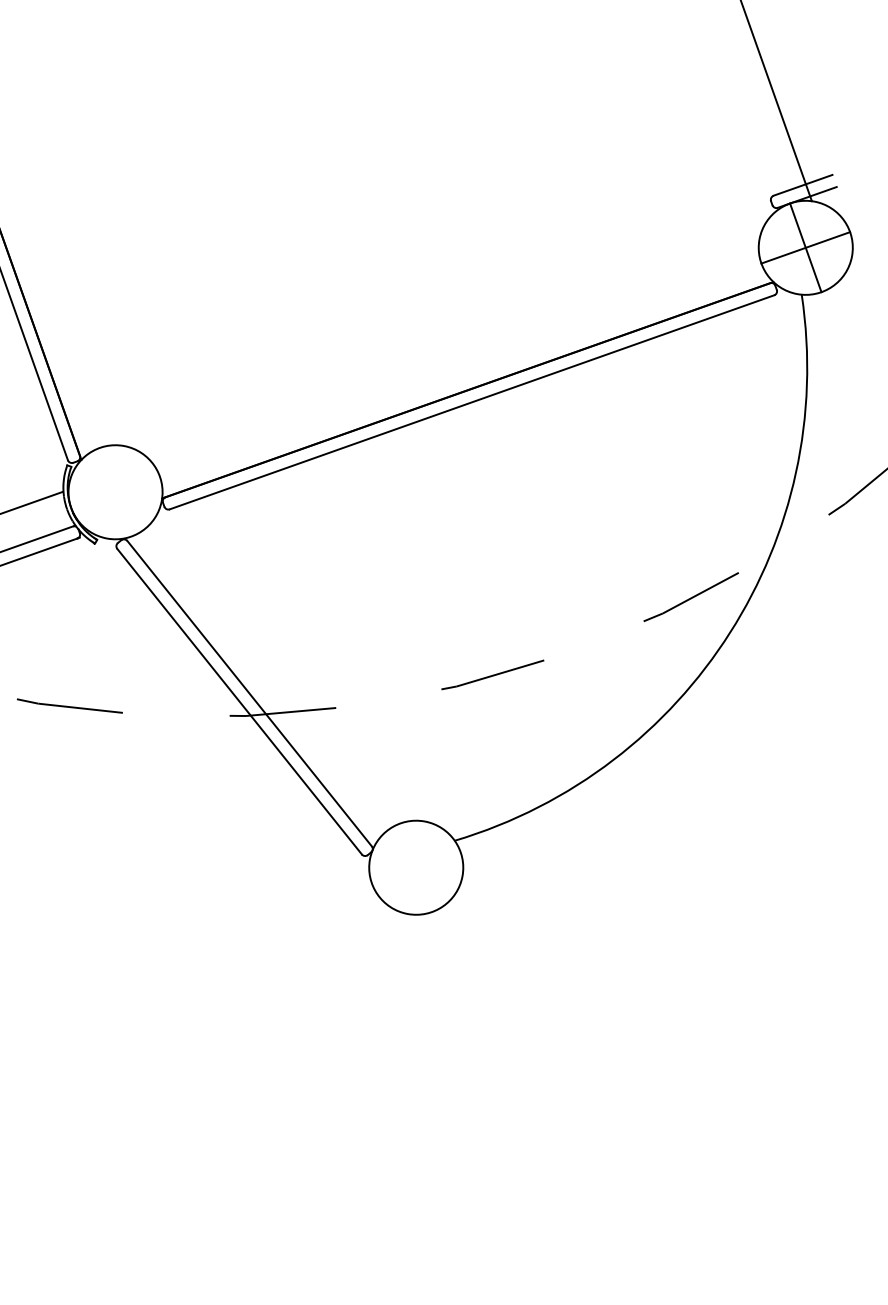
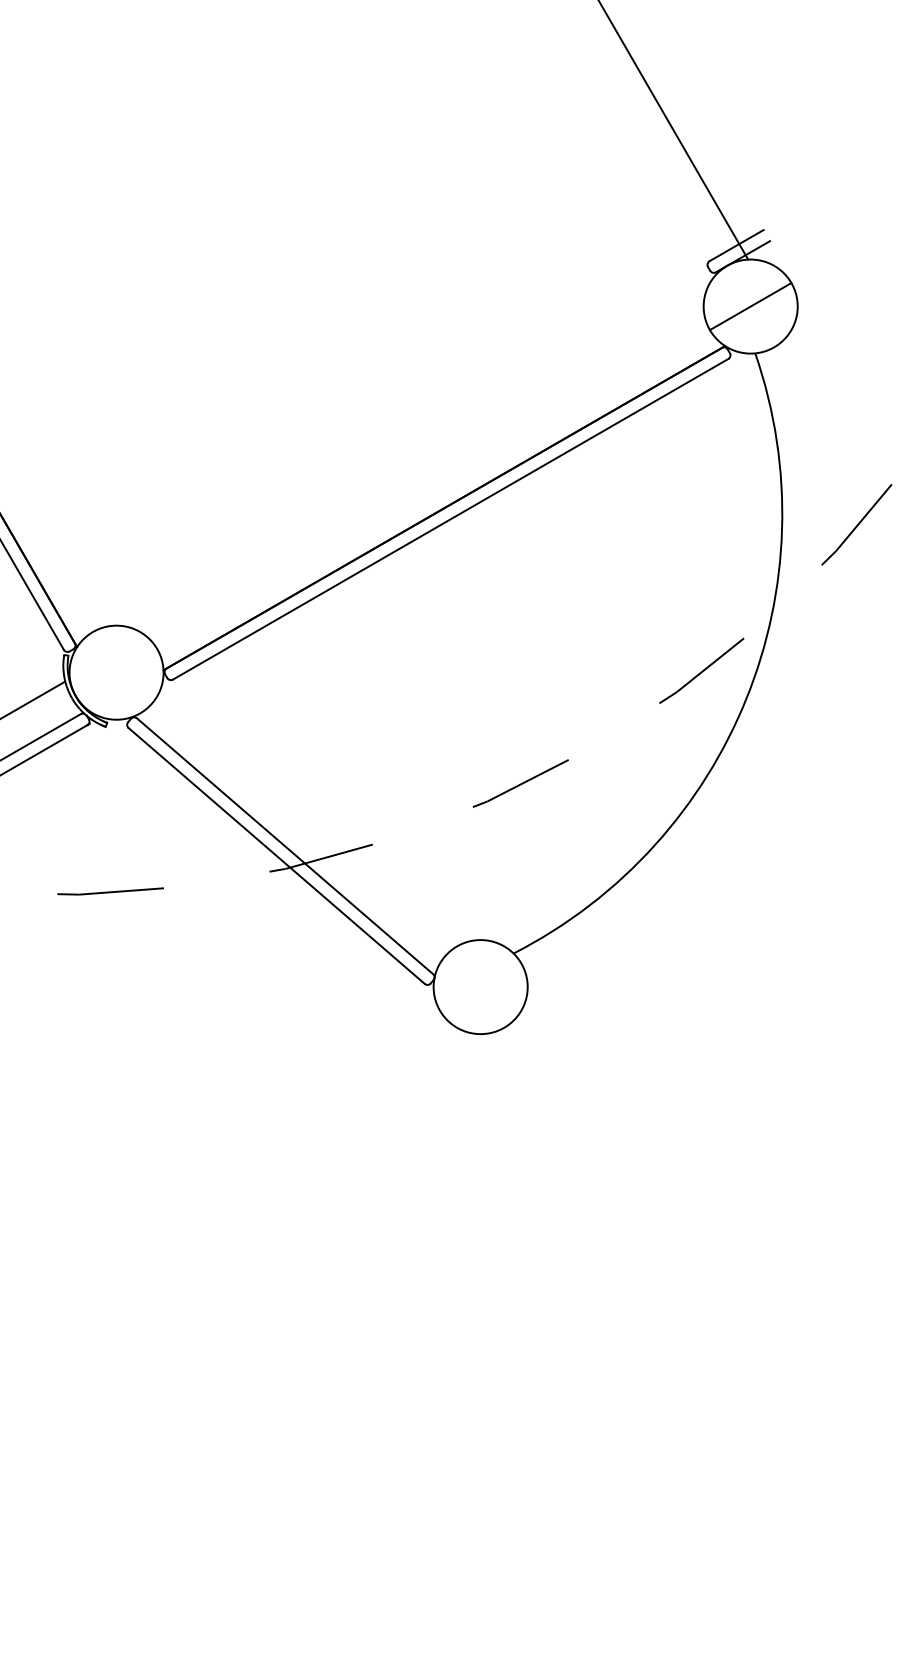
line: (805, 247) -> (750, 306), removed

